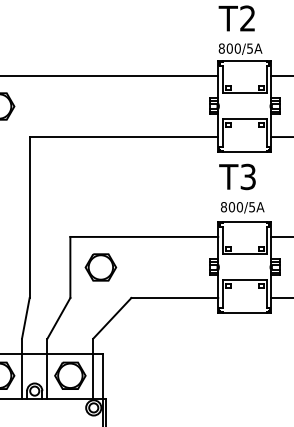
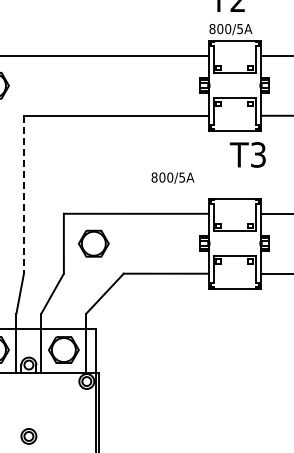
text: (237, 176) -> (247, 154), moved
text: (242, 207) -> (172, 177), moved
line: (29, 217) -> (23, 194), solid -> dashed

